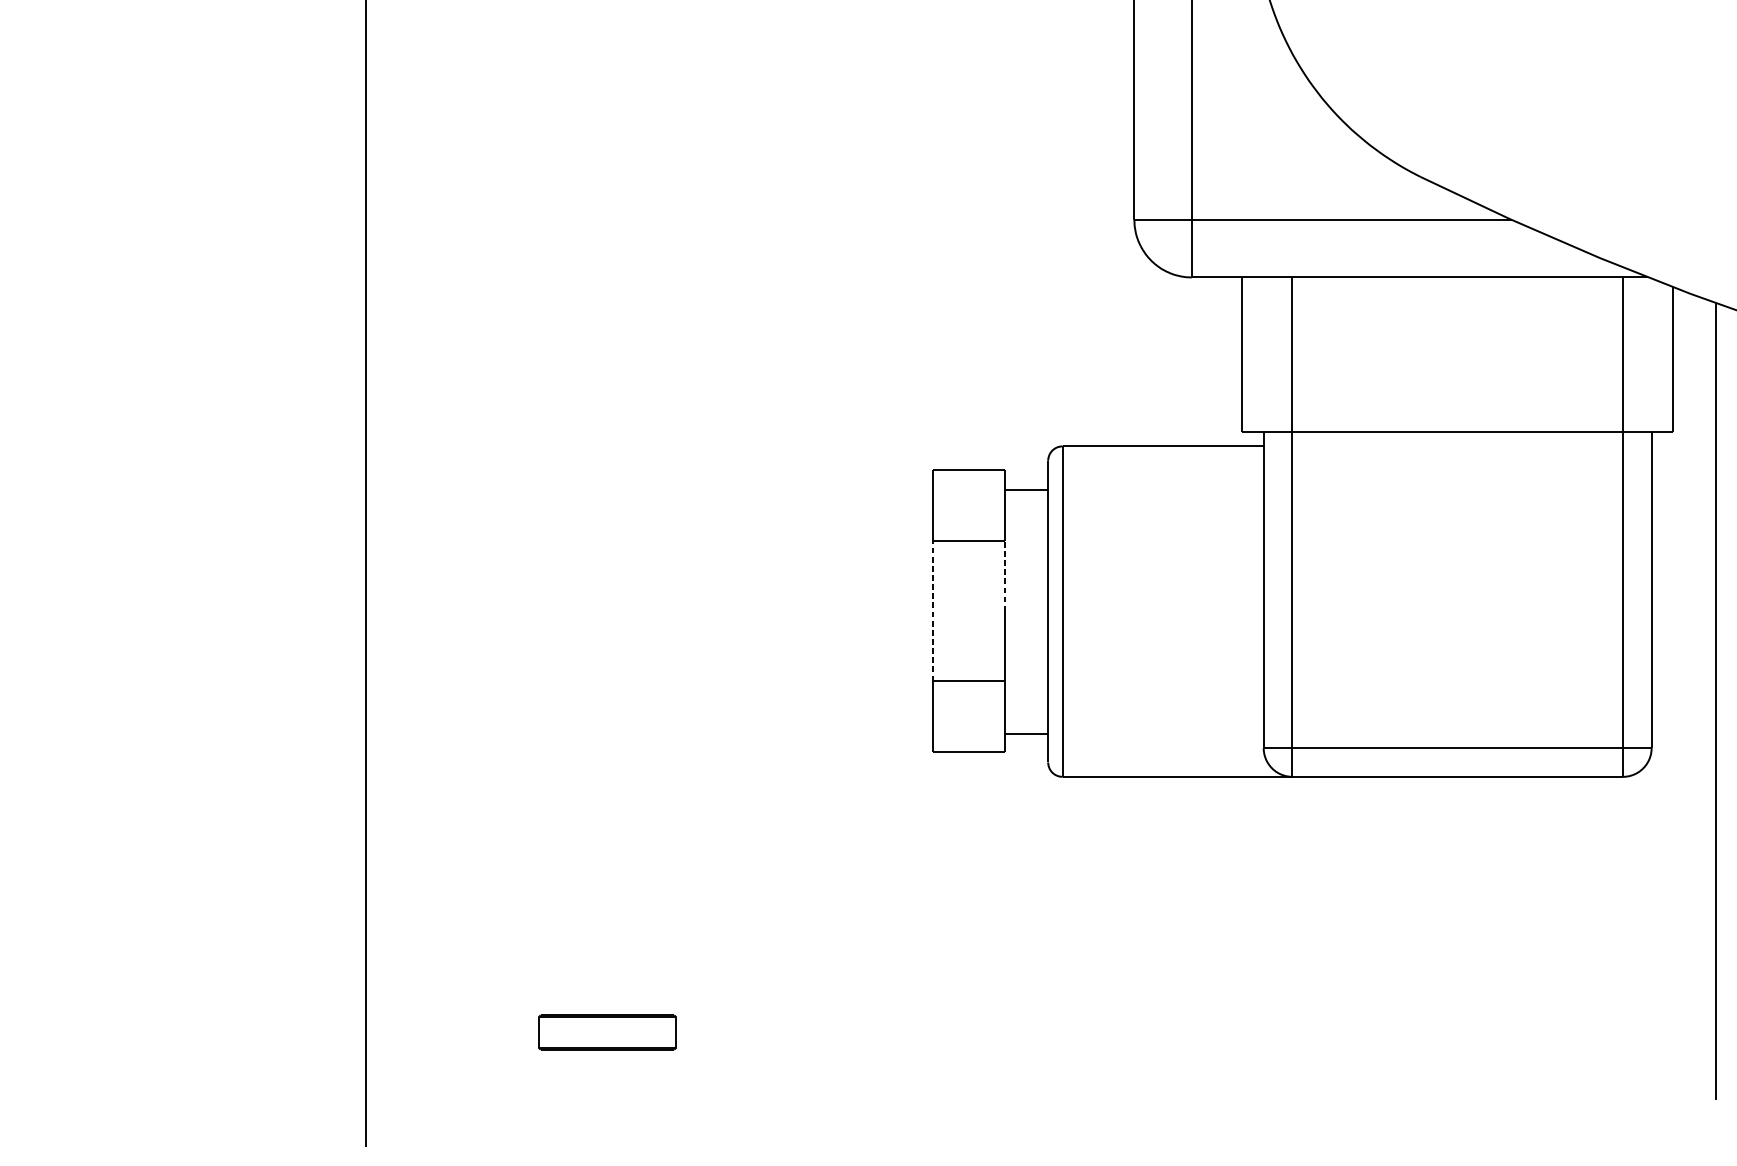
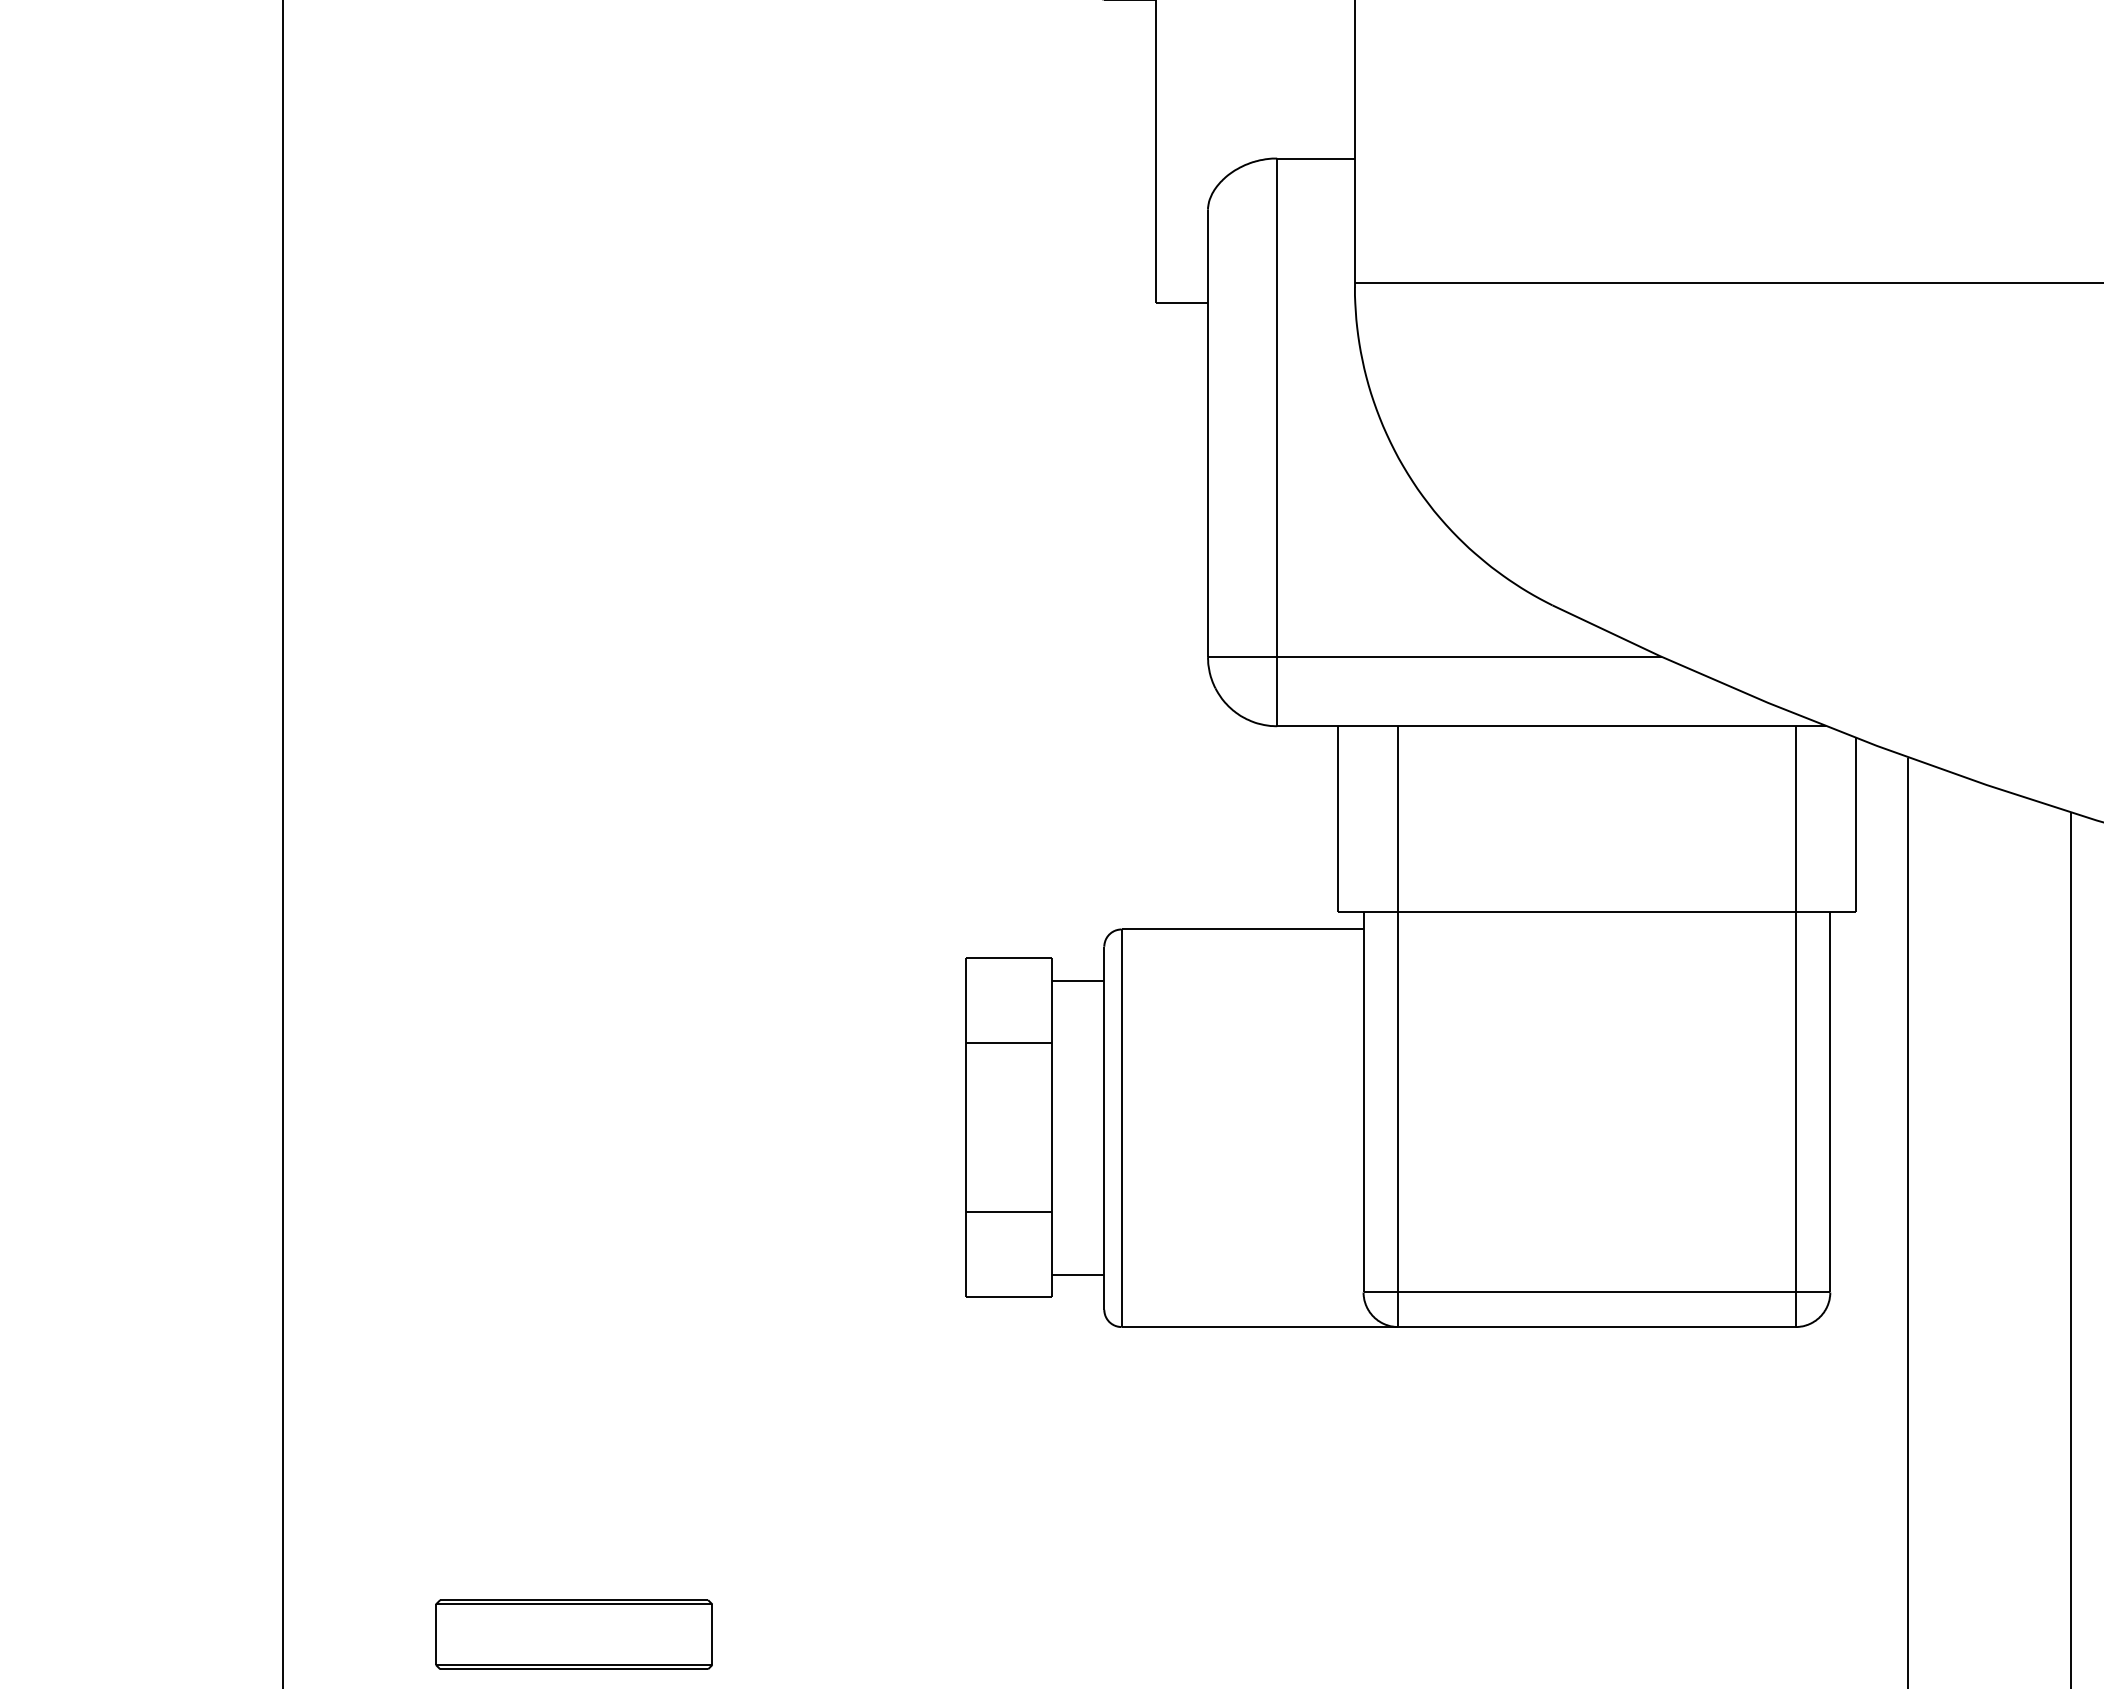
line: (1005, 576) -> (1052, 1085), dashed -> solid
line: (933, 610) -> (966, 1127), dashed -> solid
part: (606, 1032) -> (573, 1634), size x1.67

